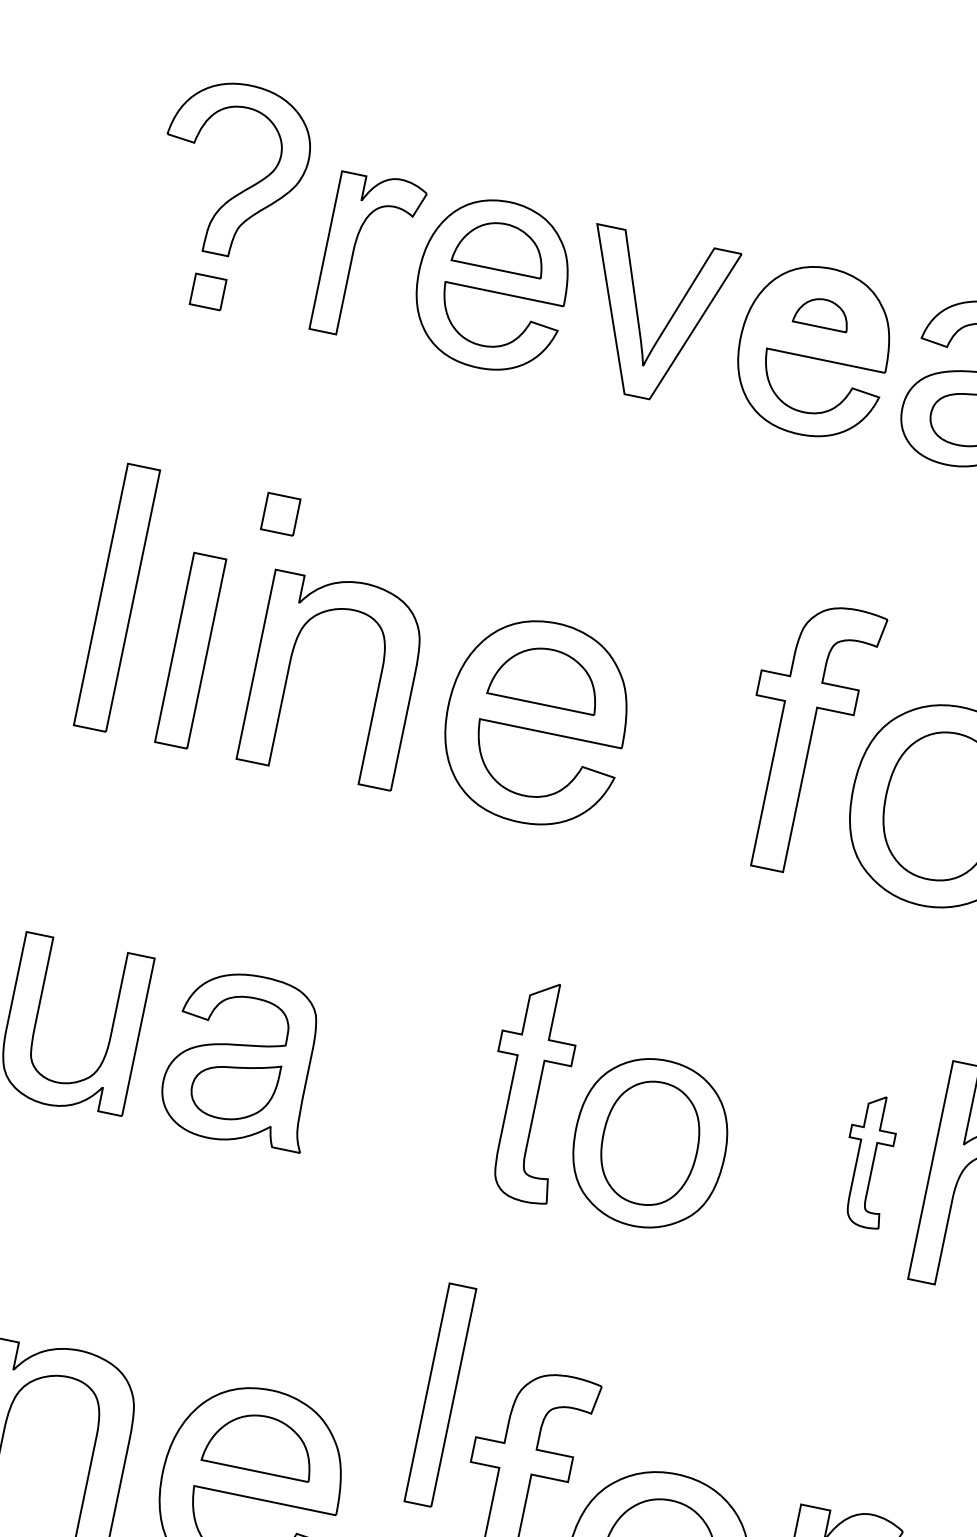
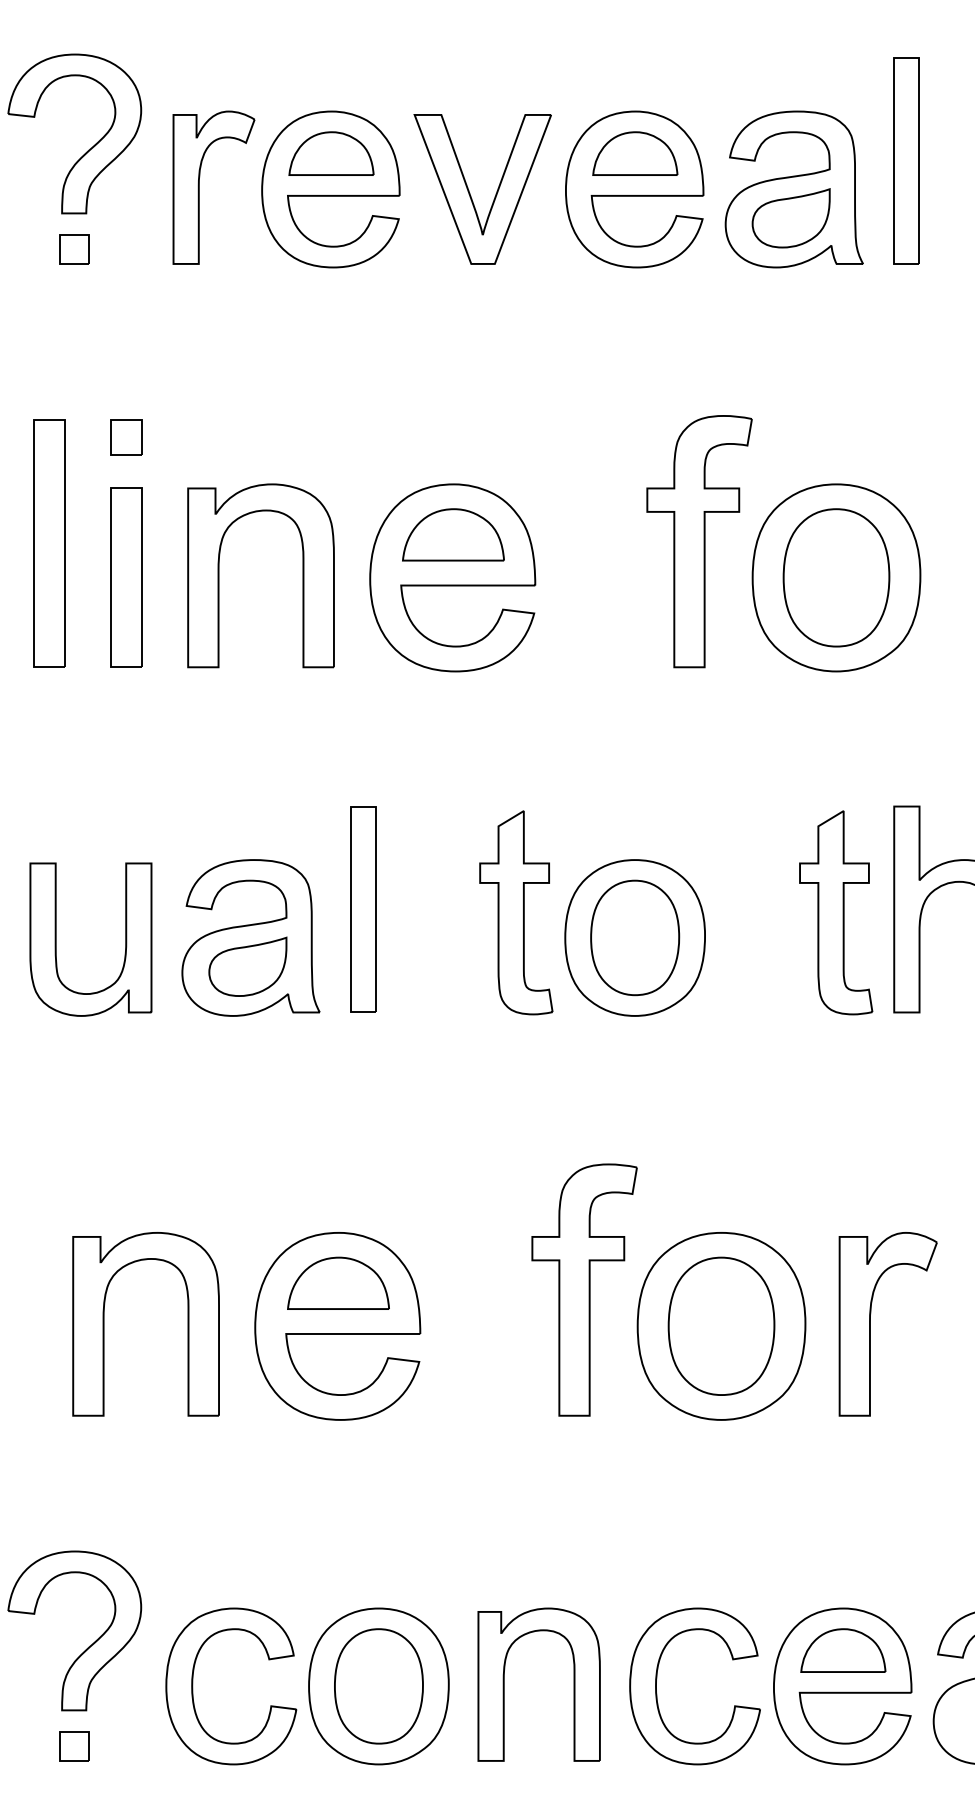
part: (822, 313) -> (635, 153), size x1.67
part: (280, 514) -> (126, 437), moved
part: (868, 1160) -> (836, 912), size x1.67
part: (440, 1395) -> (363, 909), moved

